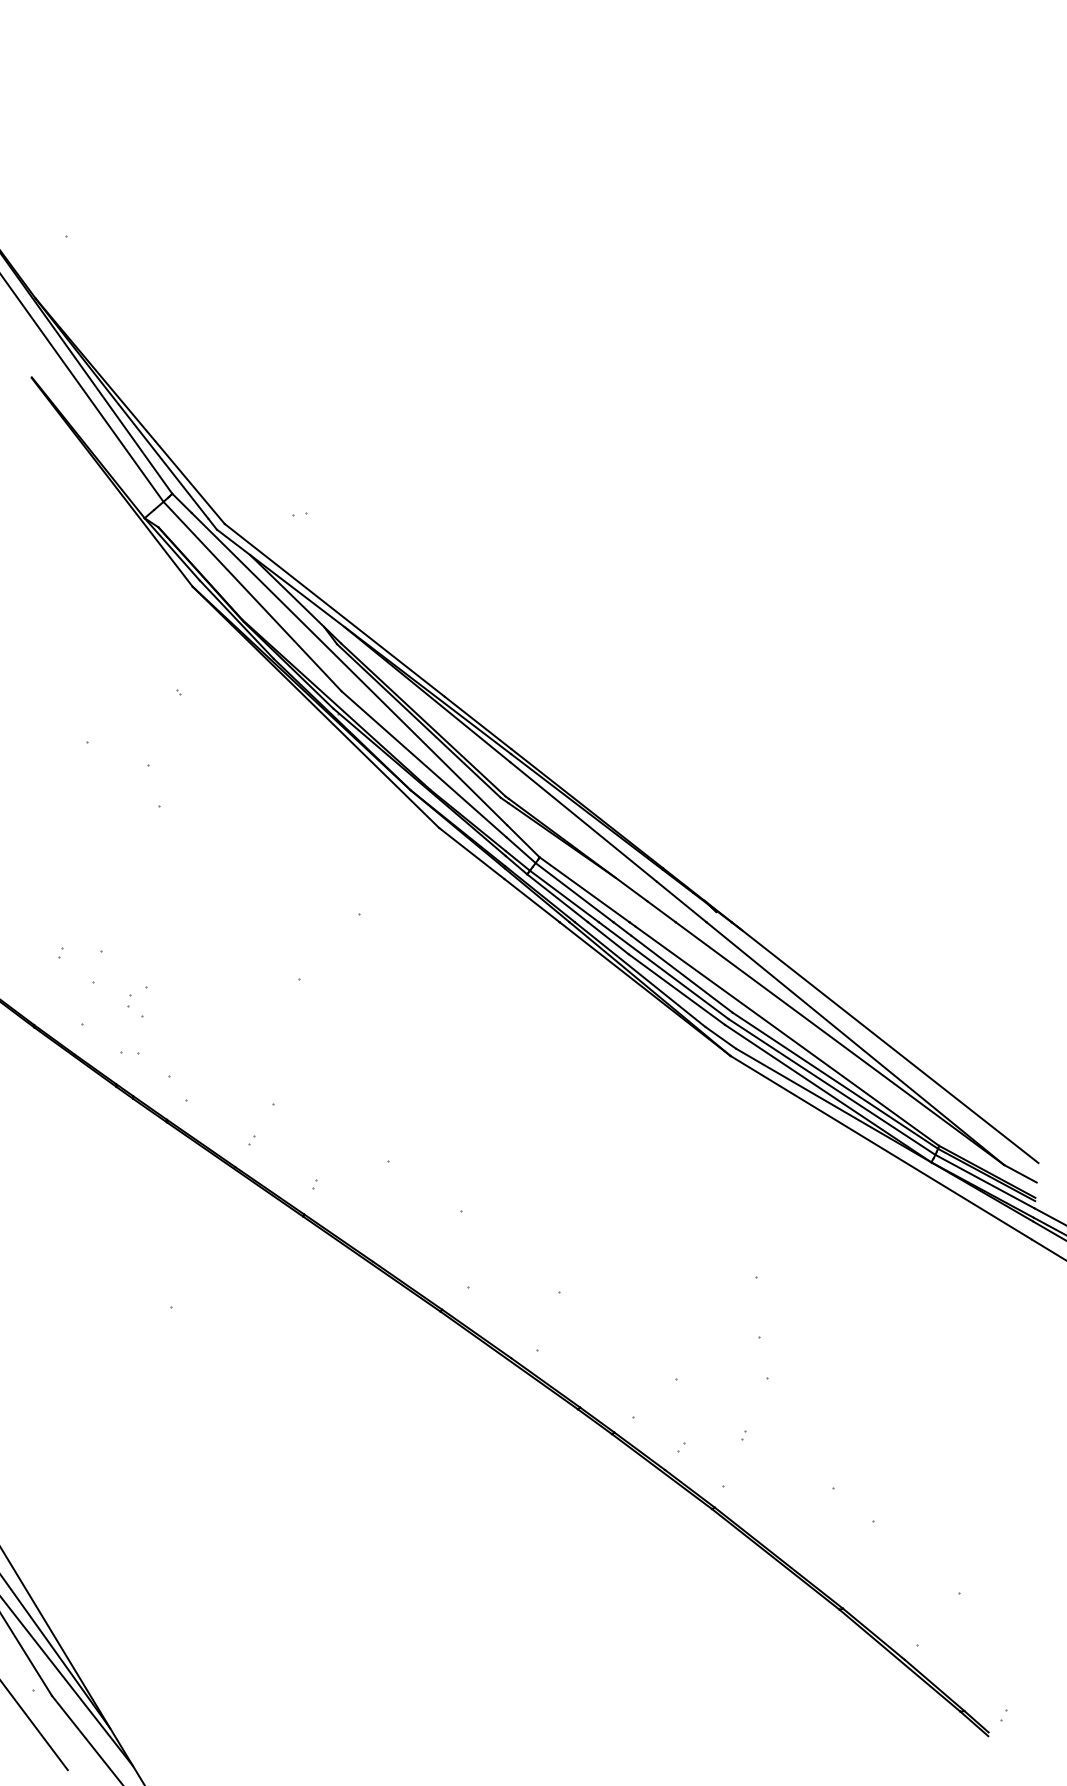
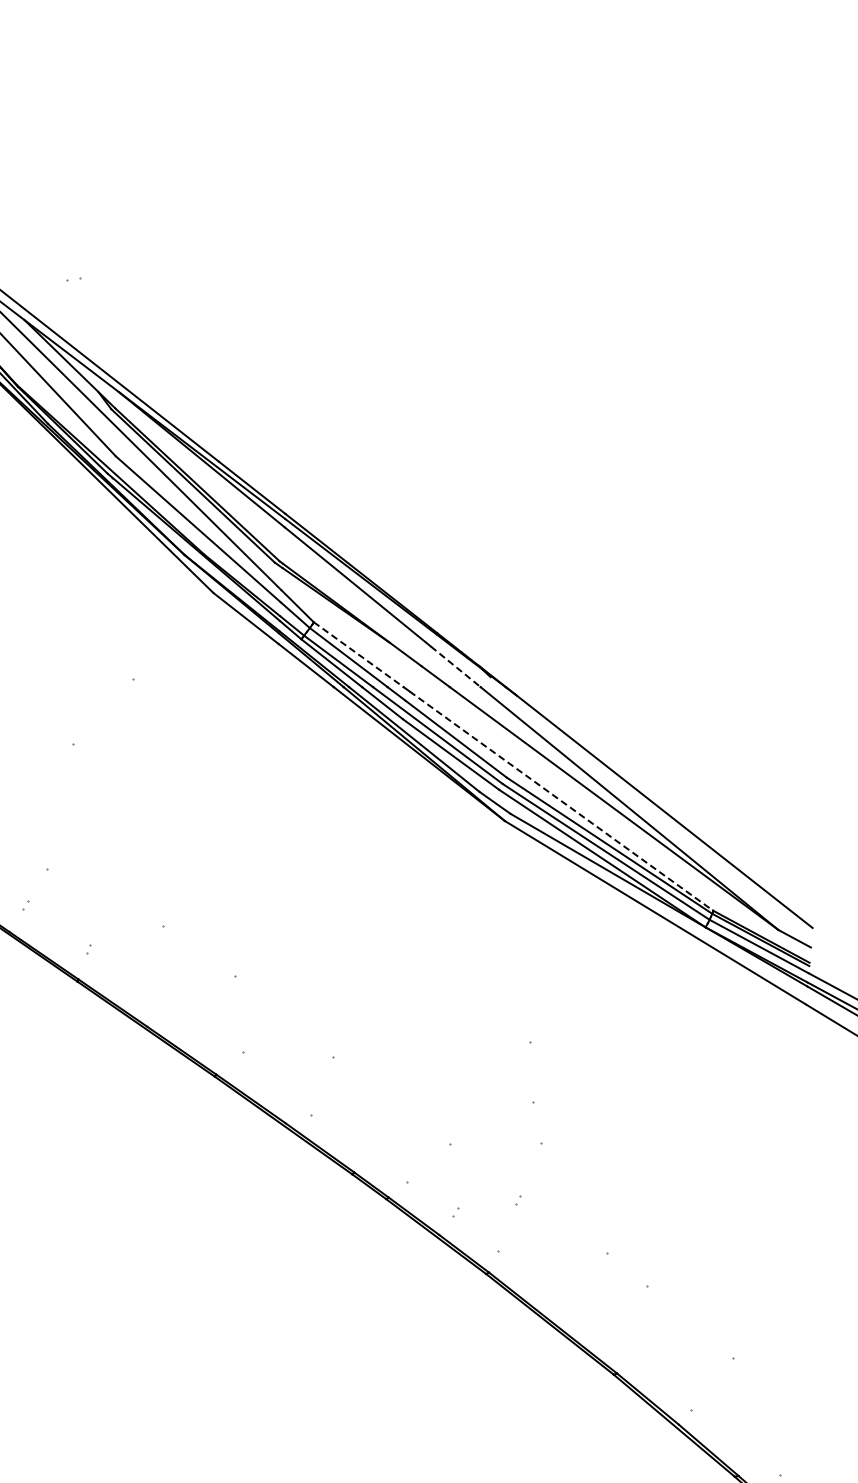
line: (584, 889) -> (358, 654), solid -> dashed
line: (681, 902) -> (455, 667), solid -> dashed
line: (787, 1036) -> (561, 801), solid -> dashed

